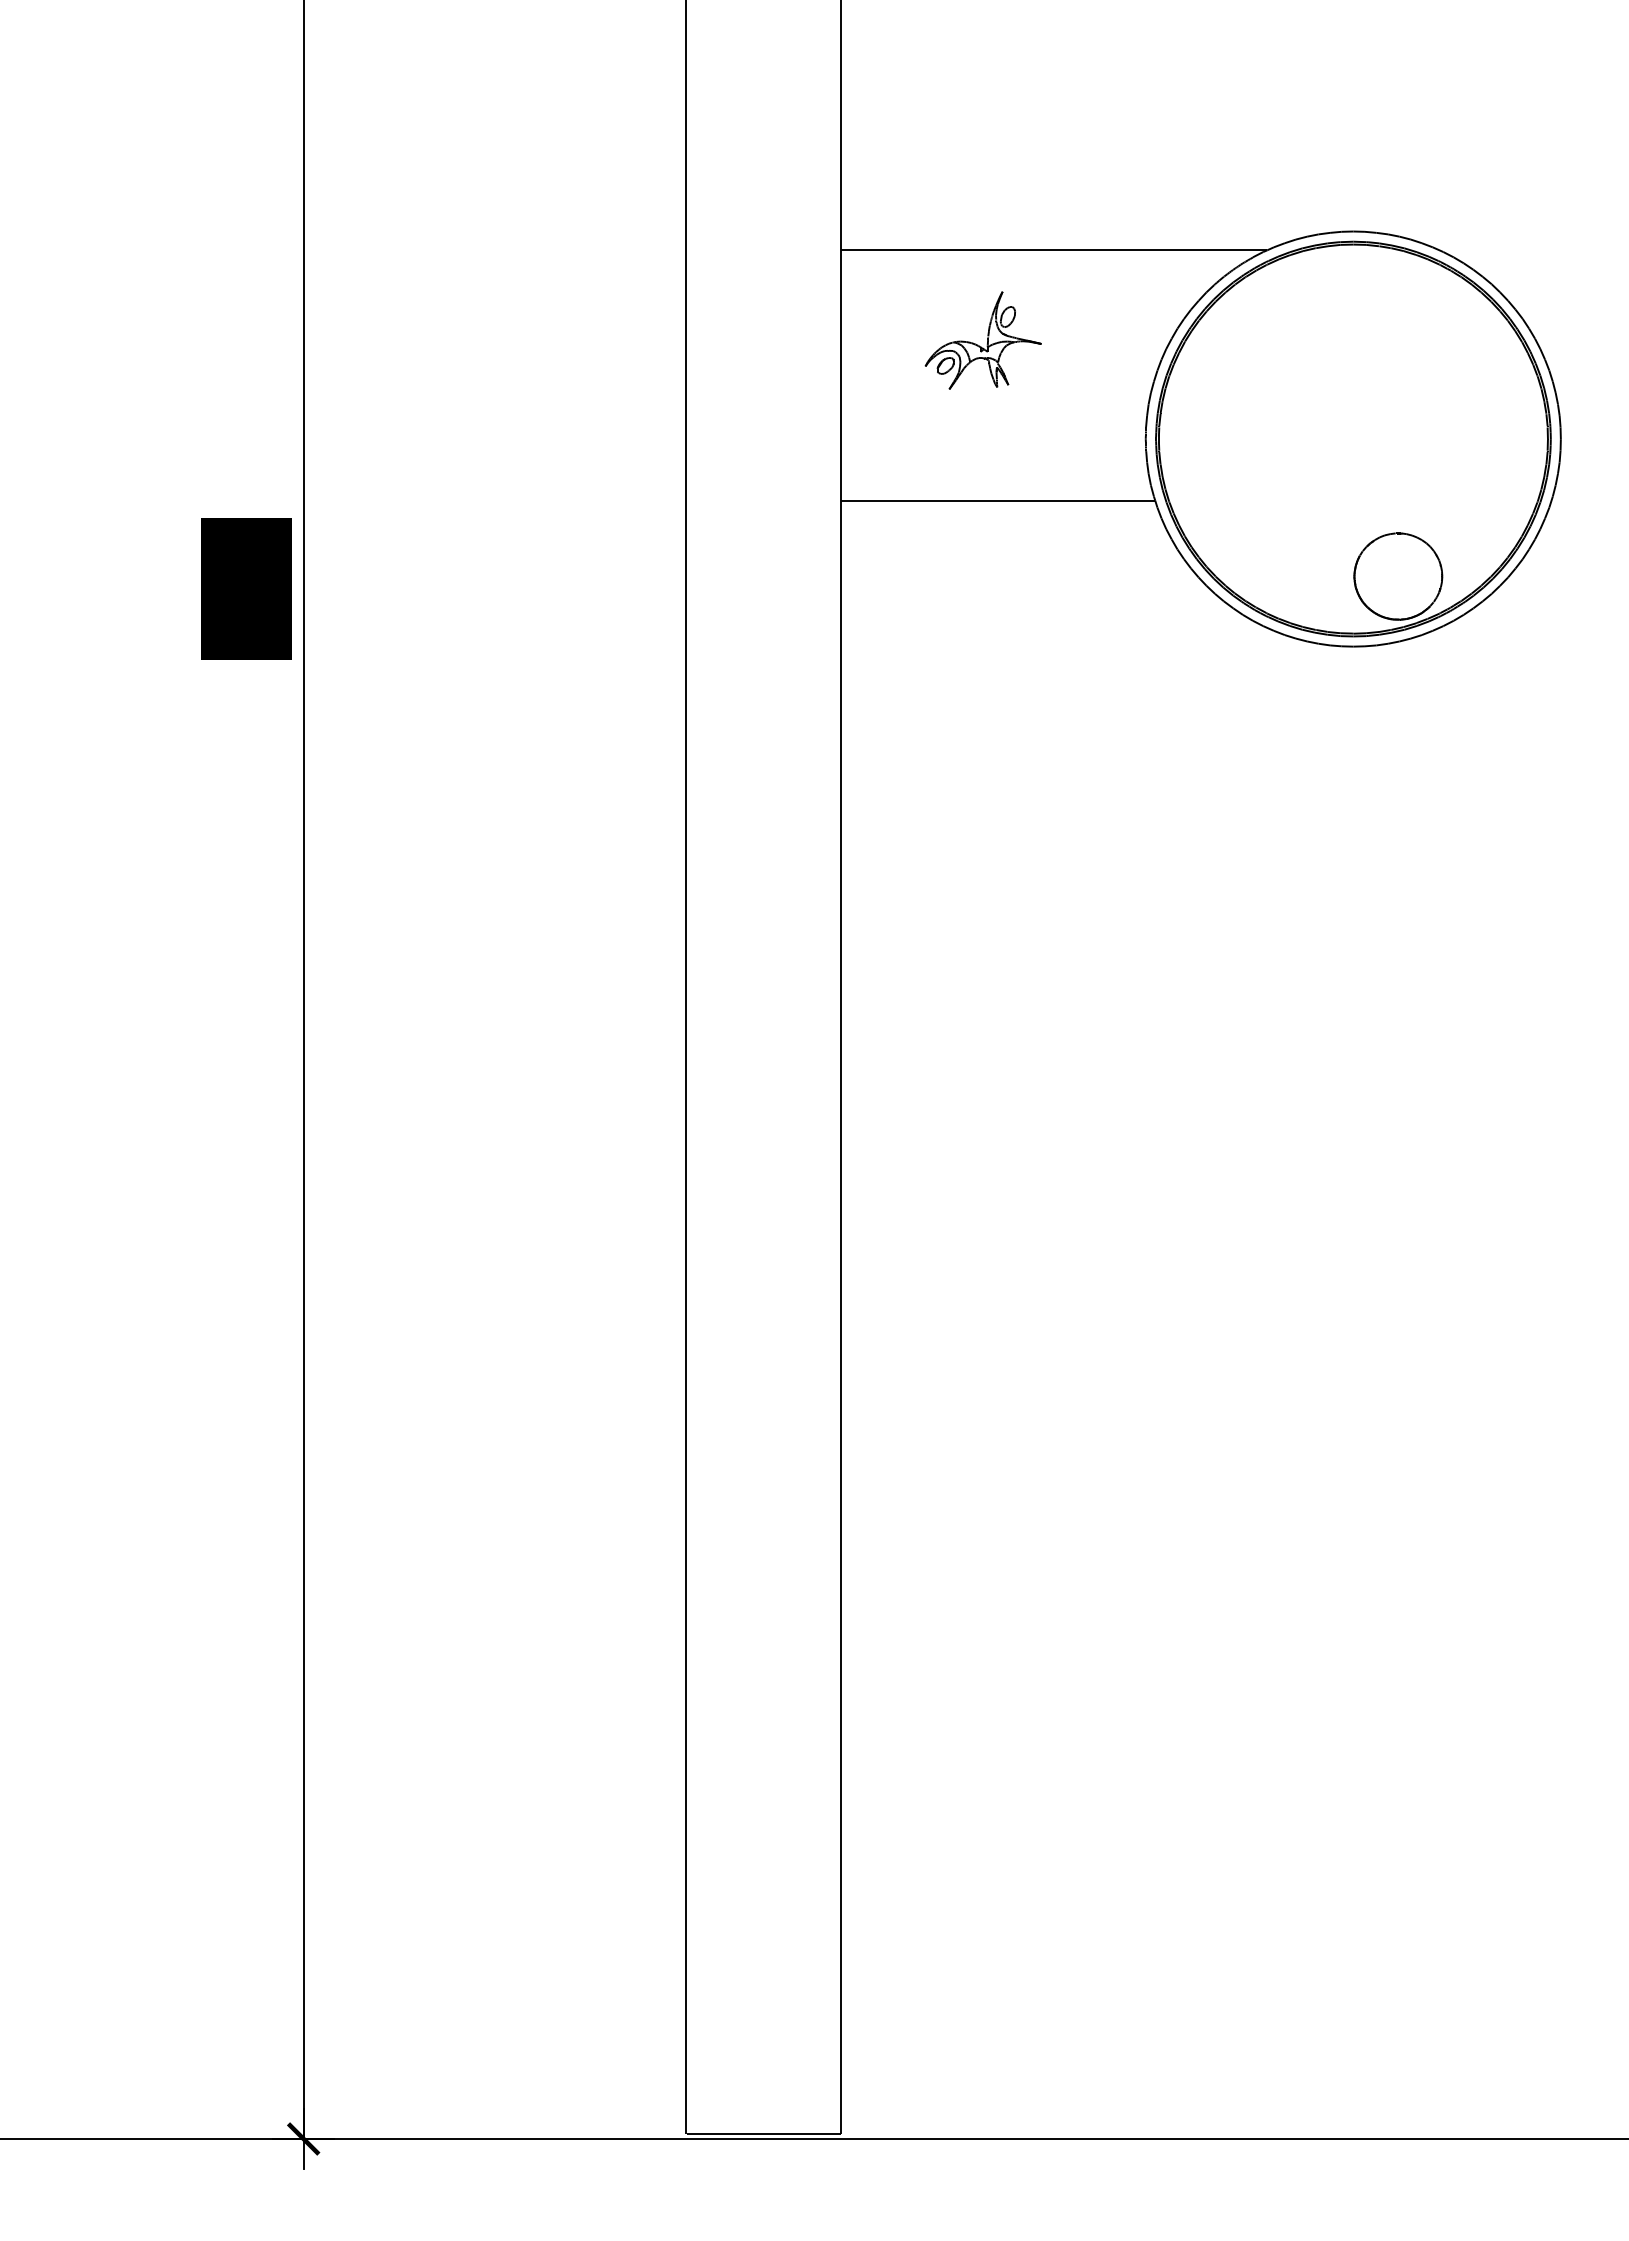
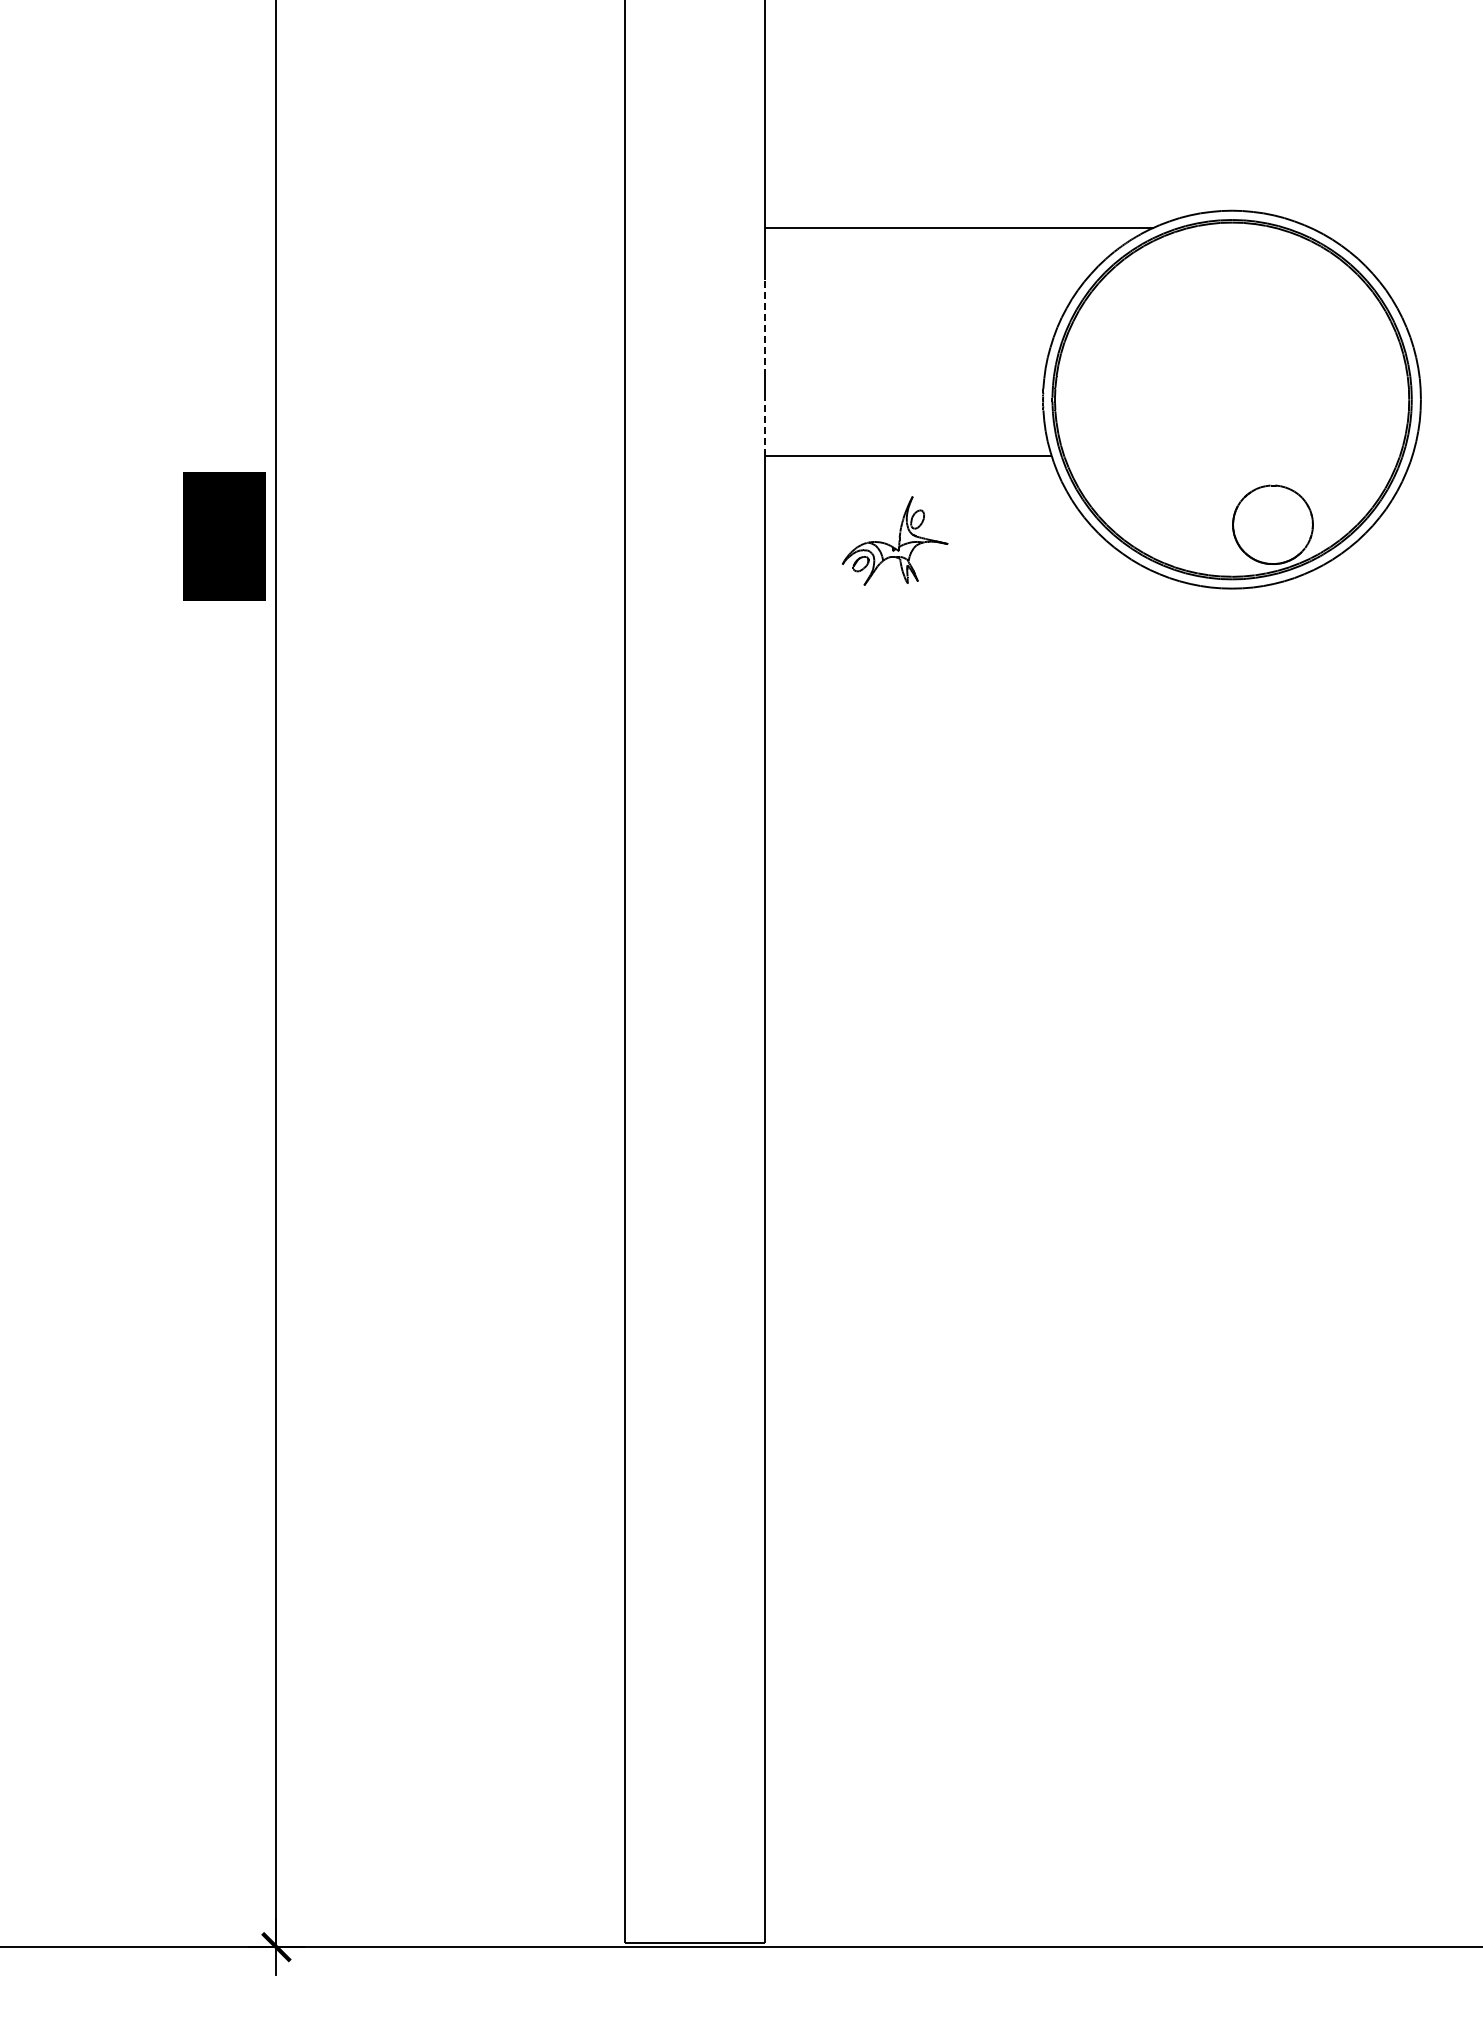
part: (983, 340) -> (895, 540), moved
line: (840, 359) -> (765, 327), solid -> dashed
line: (840, 469) -> (765, 427), solid -> dashed

